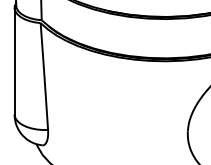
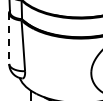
line: (15, 63) -> (9, 39), solid -> dashed

